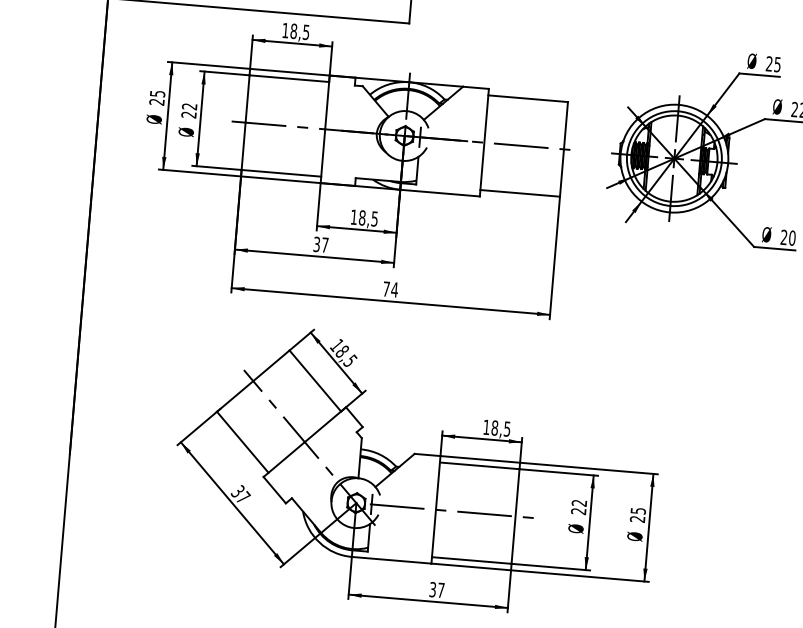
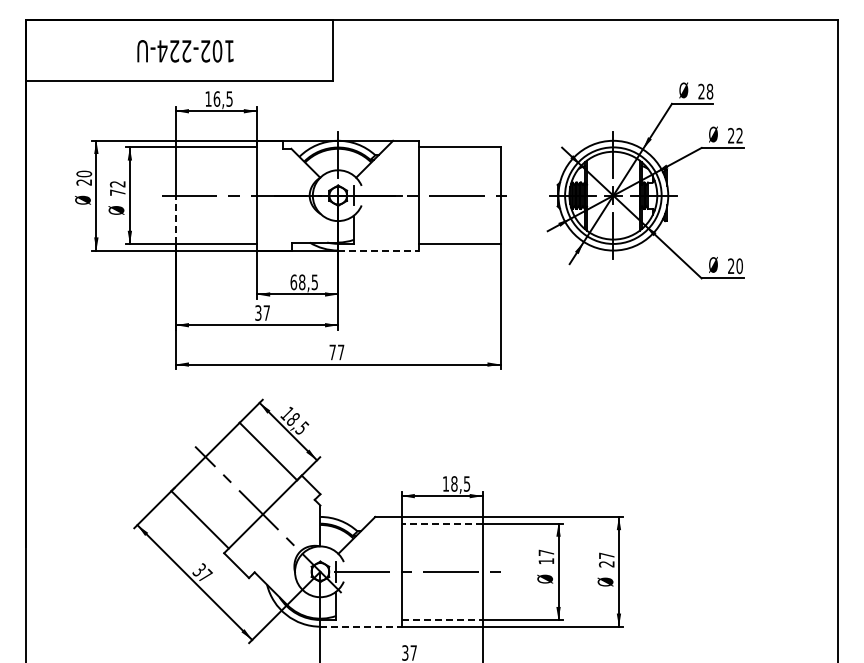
text: (293, 30) -> (216, 98), 18,5 -> 16,5
text: (777, 64) -> (709, 91), 25 -> 28
text: (157, 93) -> (84, 173), 25 -> 20
text: (188, 114) -> (117, 192), 22 -> 72
line: (243, 145) -> (175, 219), solid -> dashed
line: (439, 193) -> (378, 250), solid -> dashed
text: (353, 217) -> (293, 282), 18,5 -> 68,5
text: (394, 289) -> (340, 352), 74 -> 77
line: (479, 465) -> (442, 523), solid -> dashed
text: (579, 506) -> (546, 556), 22 -> 17
text: (638, 510) -> (606, 555), 25 -> 27
line: (392, 560) -> (361, 626), solid -> dashed
line: (472, 560) -> (442, 620), solid -> dashed

